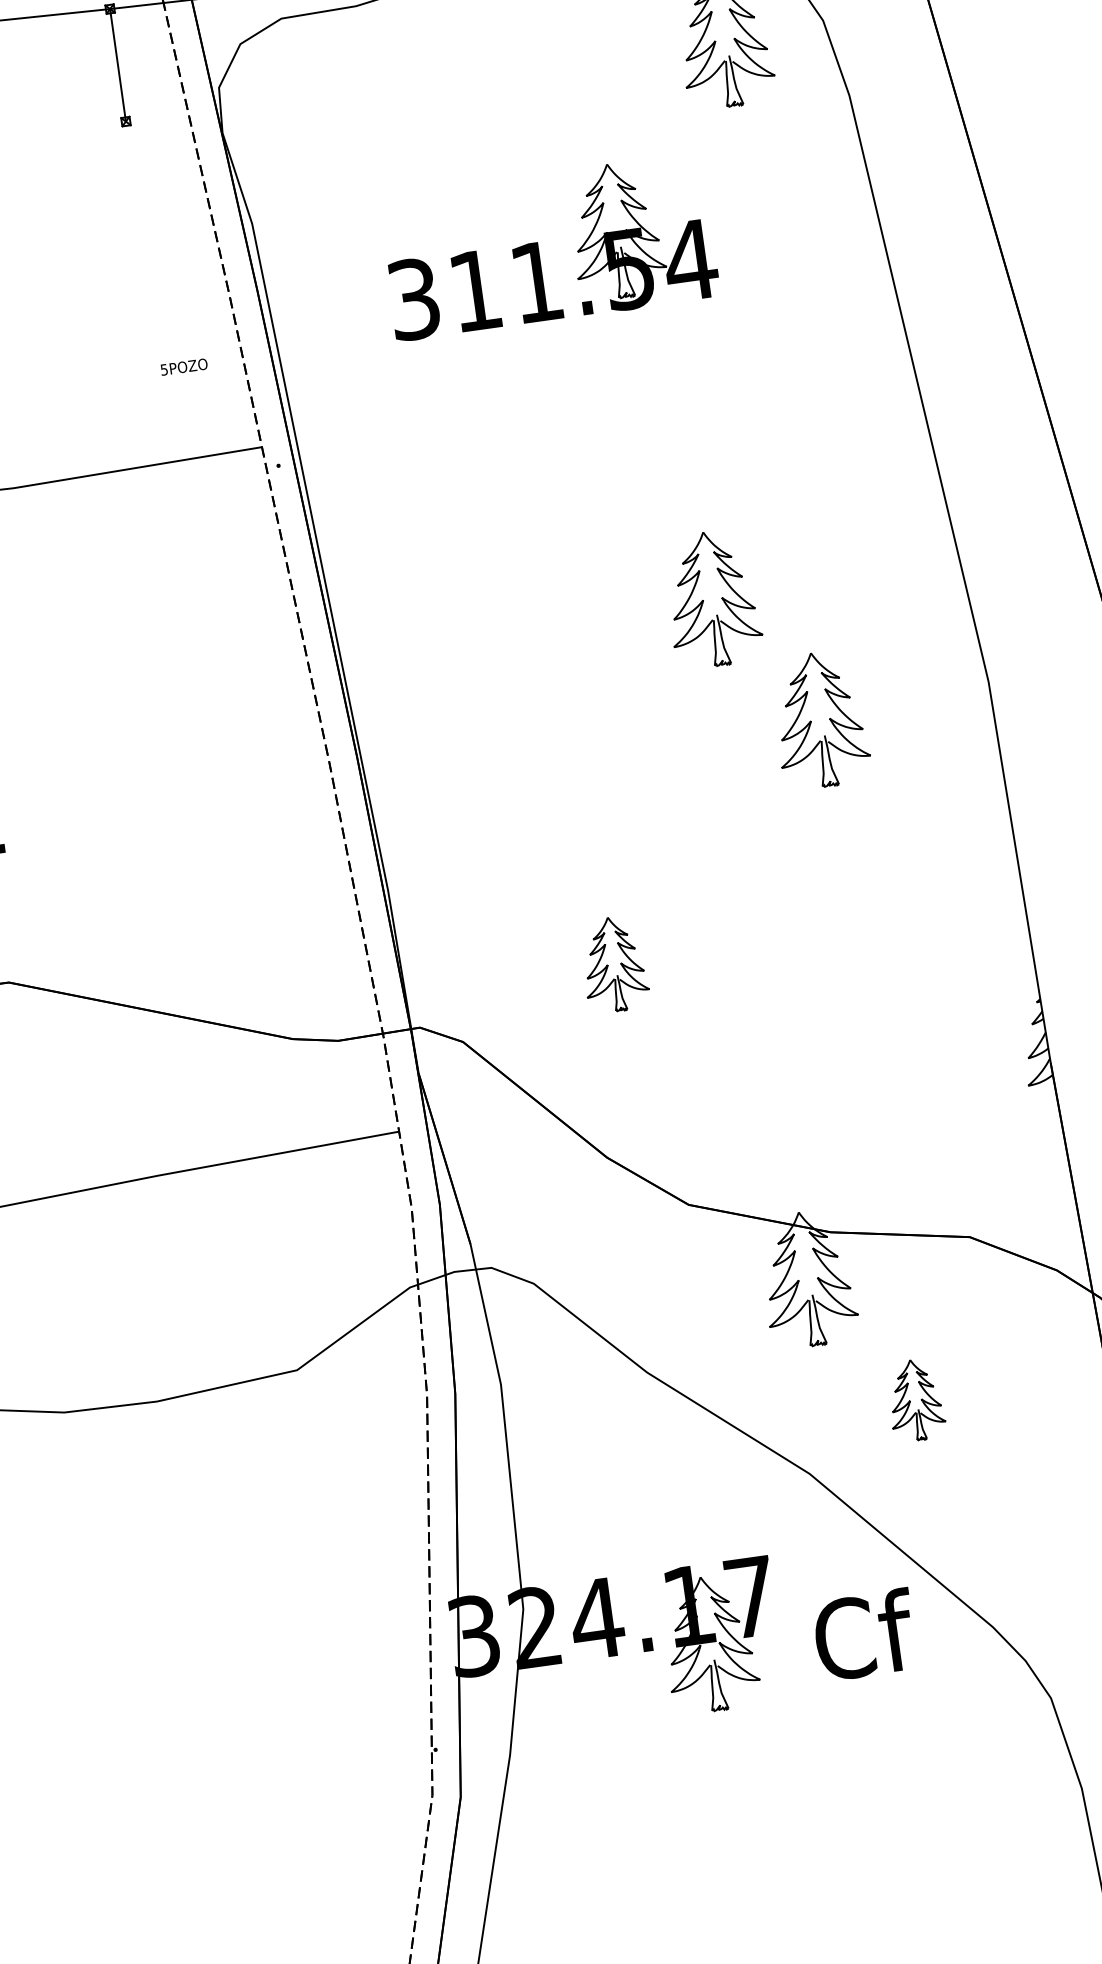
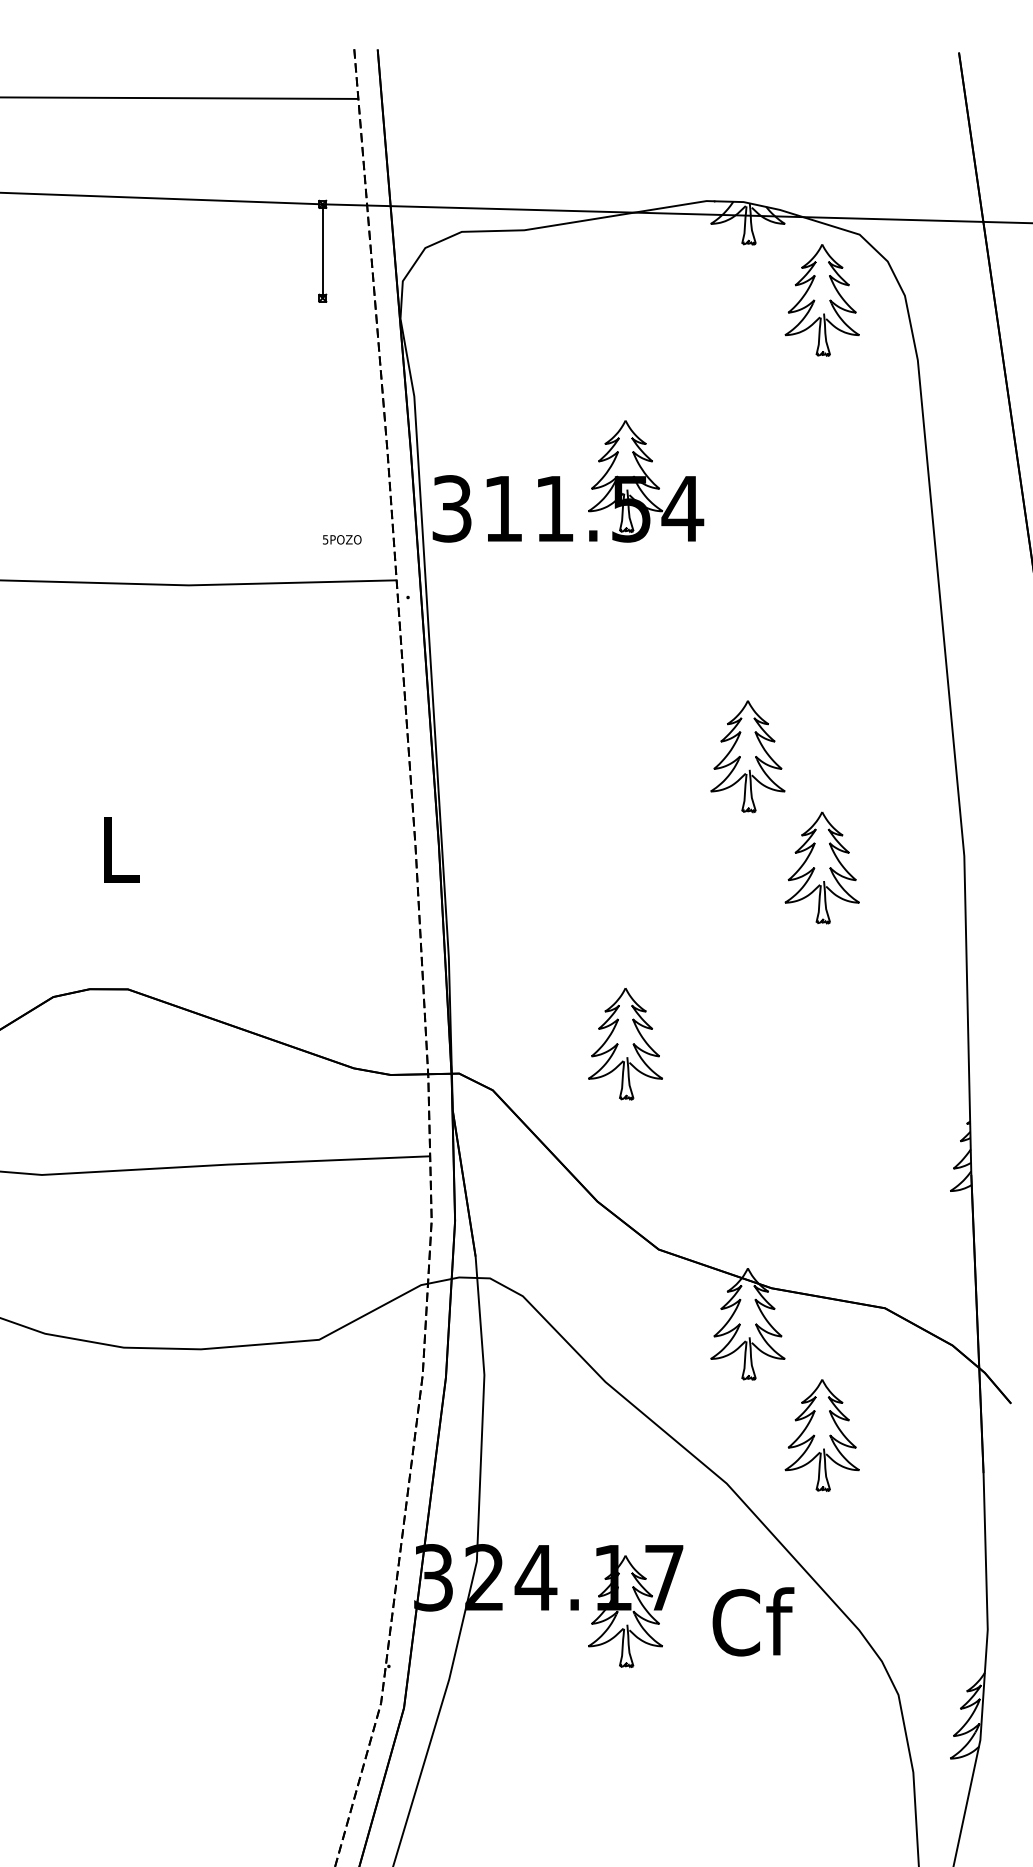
part: (539, 248) -> (560, 481), moved
text: (184, 366) -> (342, 539), moved
part: (614, 964) -> (625, 1044), size x1.43
part: (915, 1400) -> (821, 1435), size x1.67

